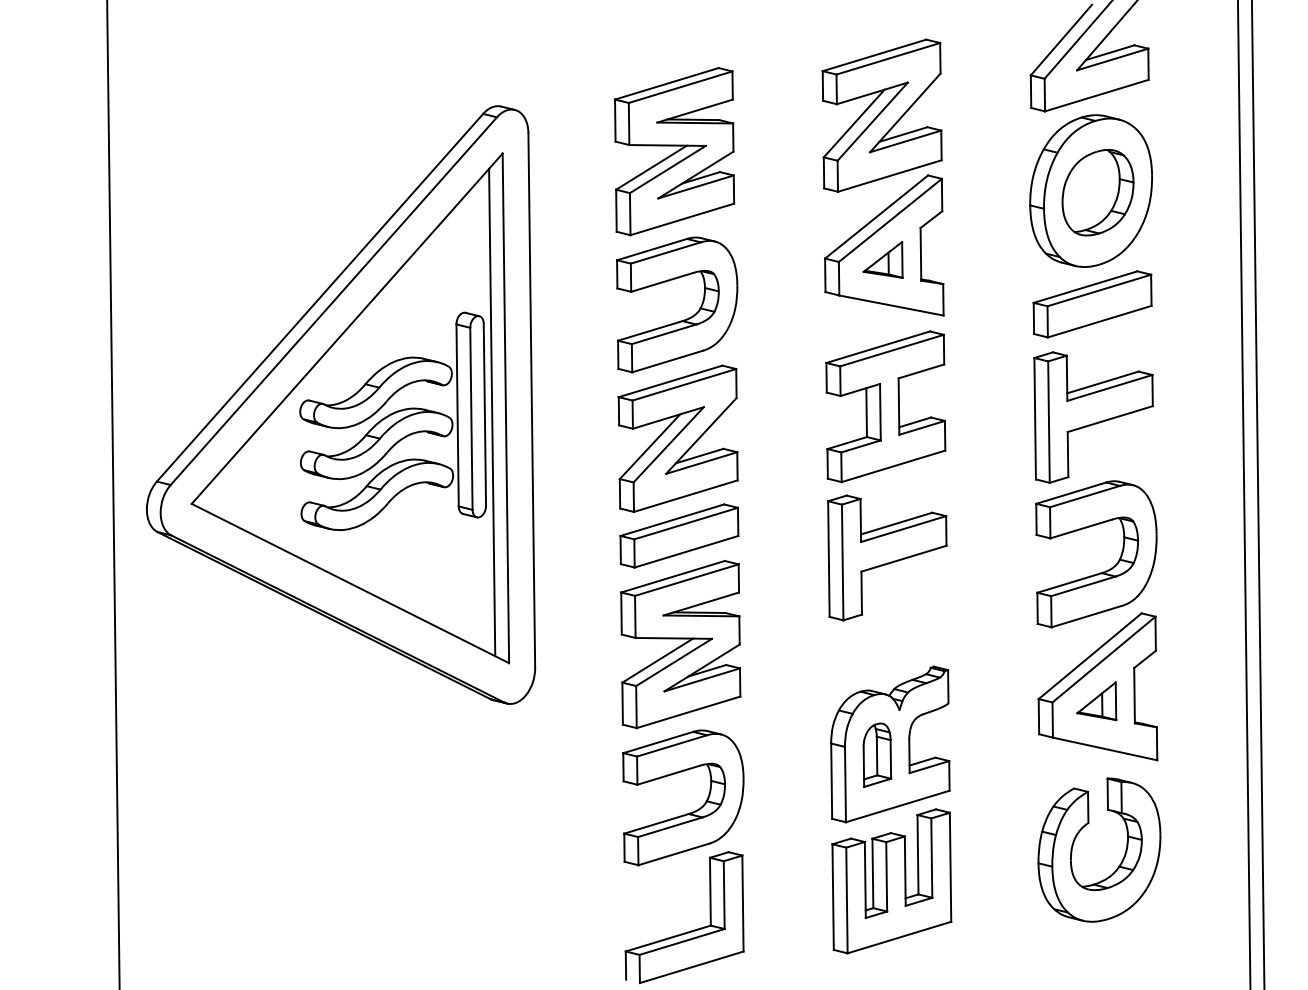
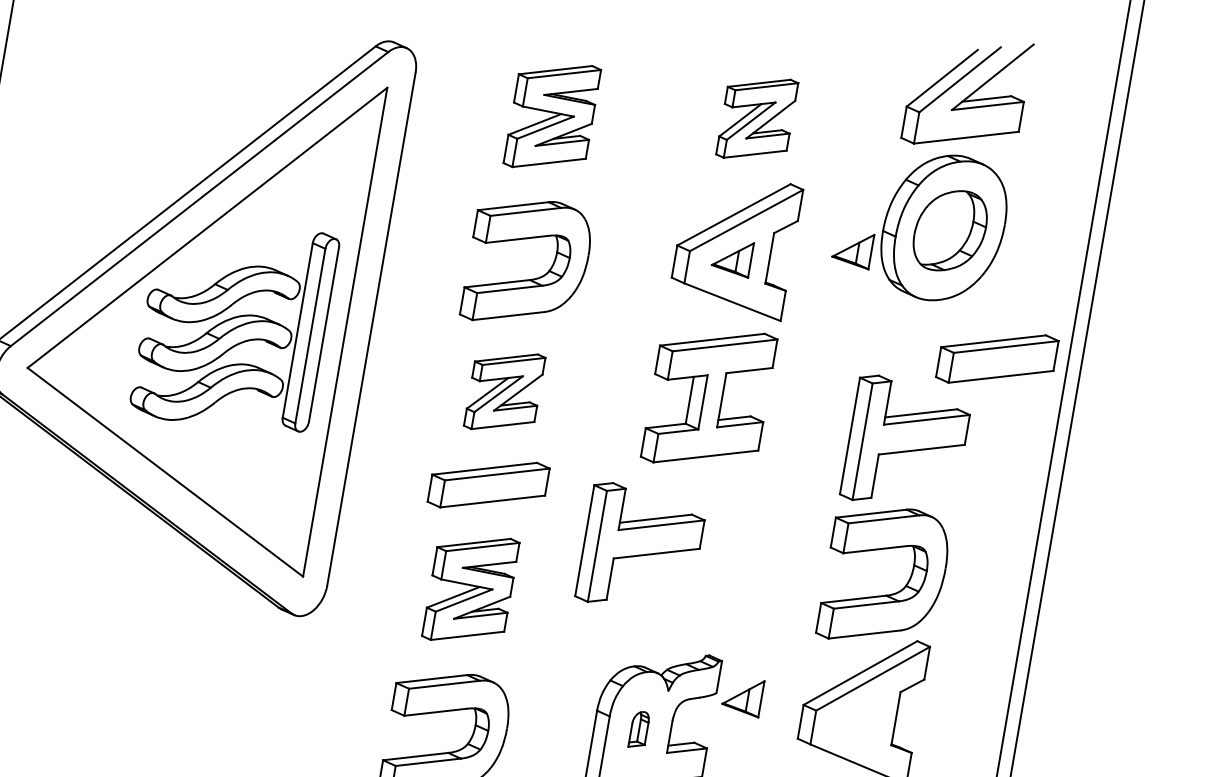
part: (881, 115) -> (756, 118), size x0.6
part: (674, 151) -> (552, 116), size x0.7
part: (1002, 228) -> (852, 248), added
part: (1092, 304) -> (997, 359), moved
line: (492, 412) -> (331, 333), removed
part: (677, 438) -> (504, 391), size x0.6
part: (887, 557) -> (641, 549), moved
part: (680, 644) -> (470, 589), size x0.7
part: (1096, 701) -> (742, 696), moved
part: (877, 754) -> (639, 729), size x0.6

